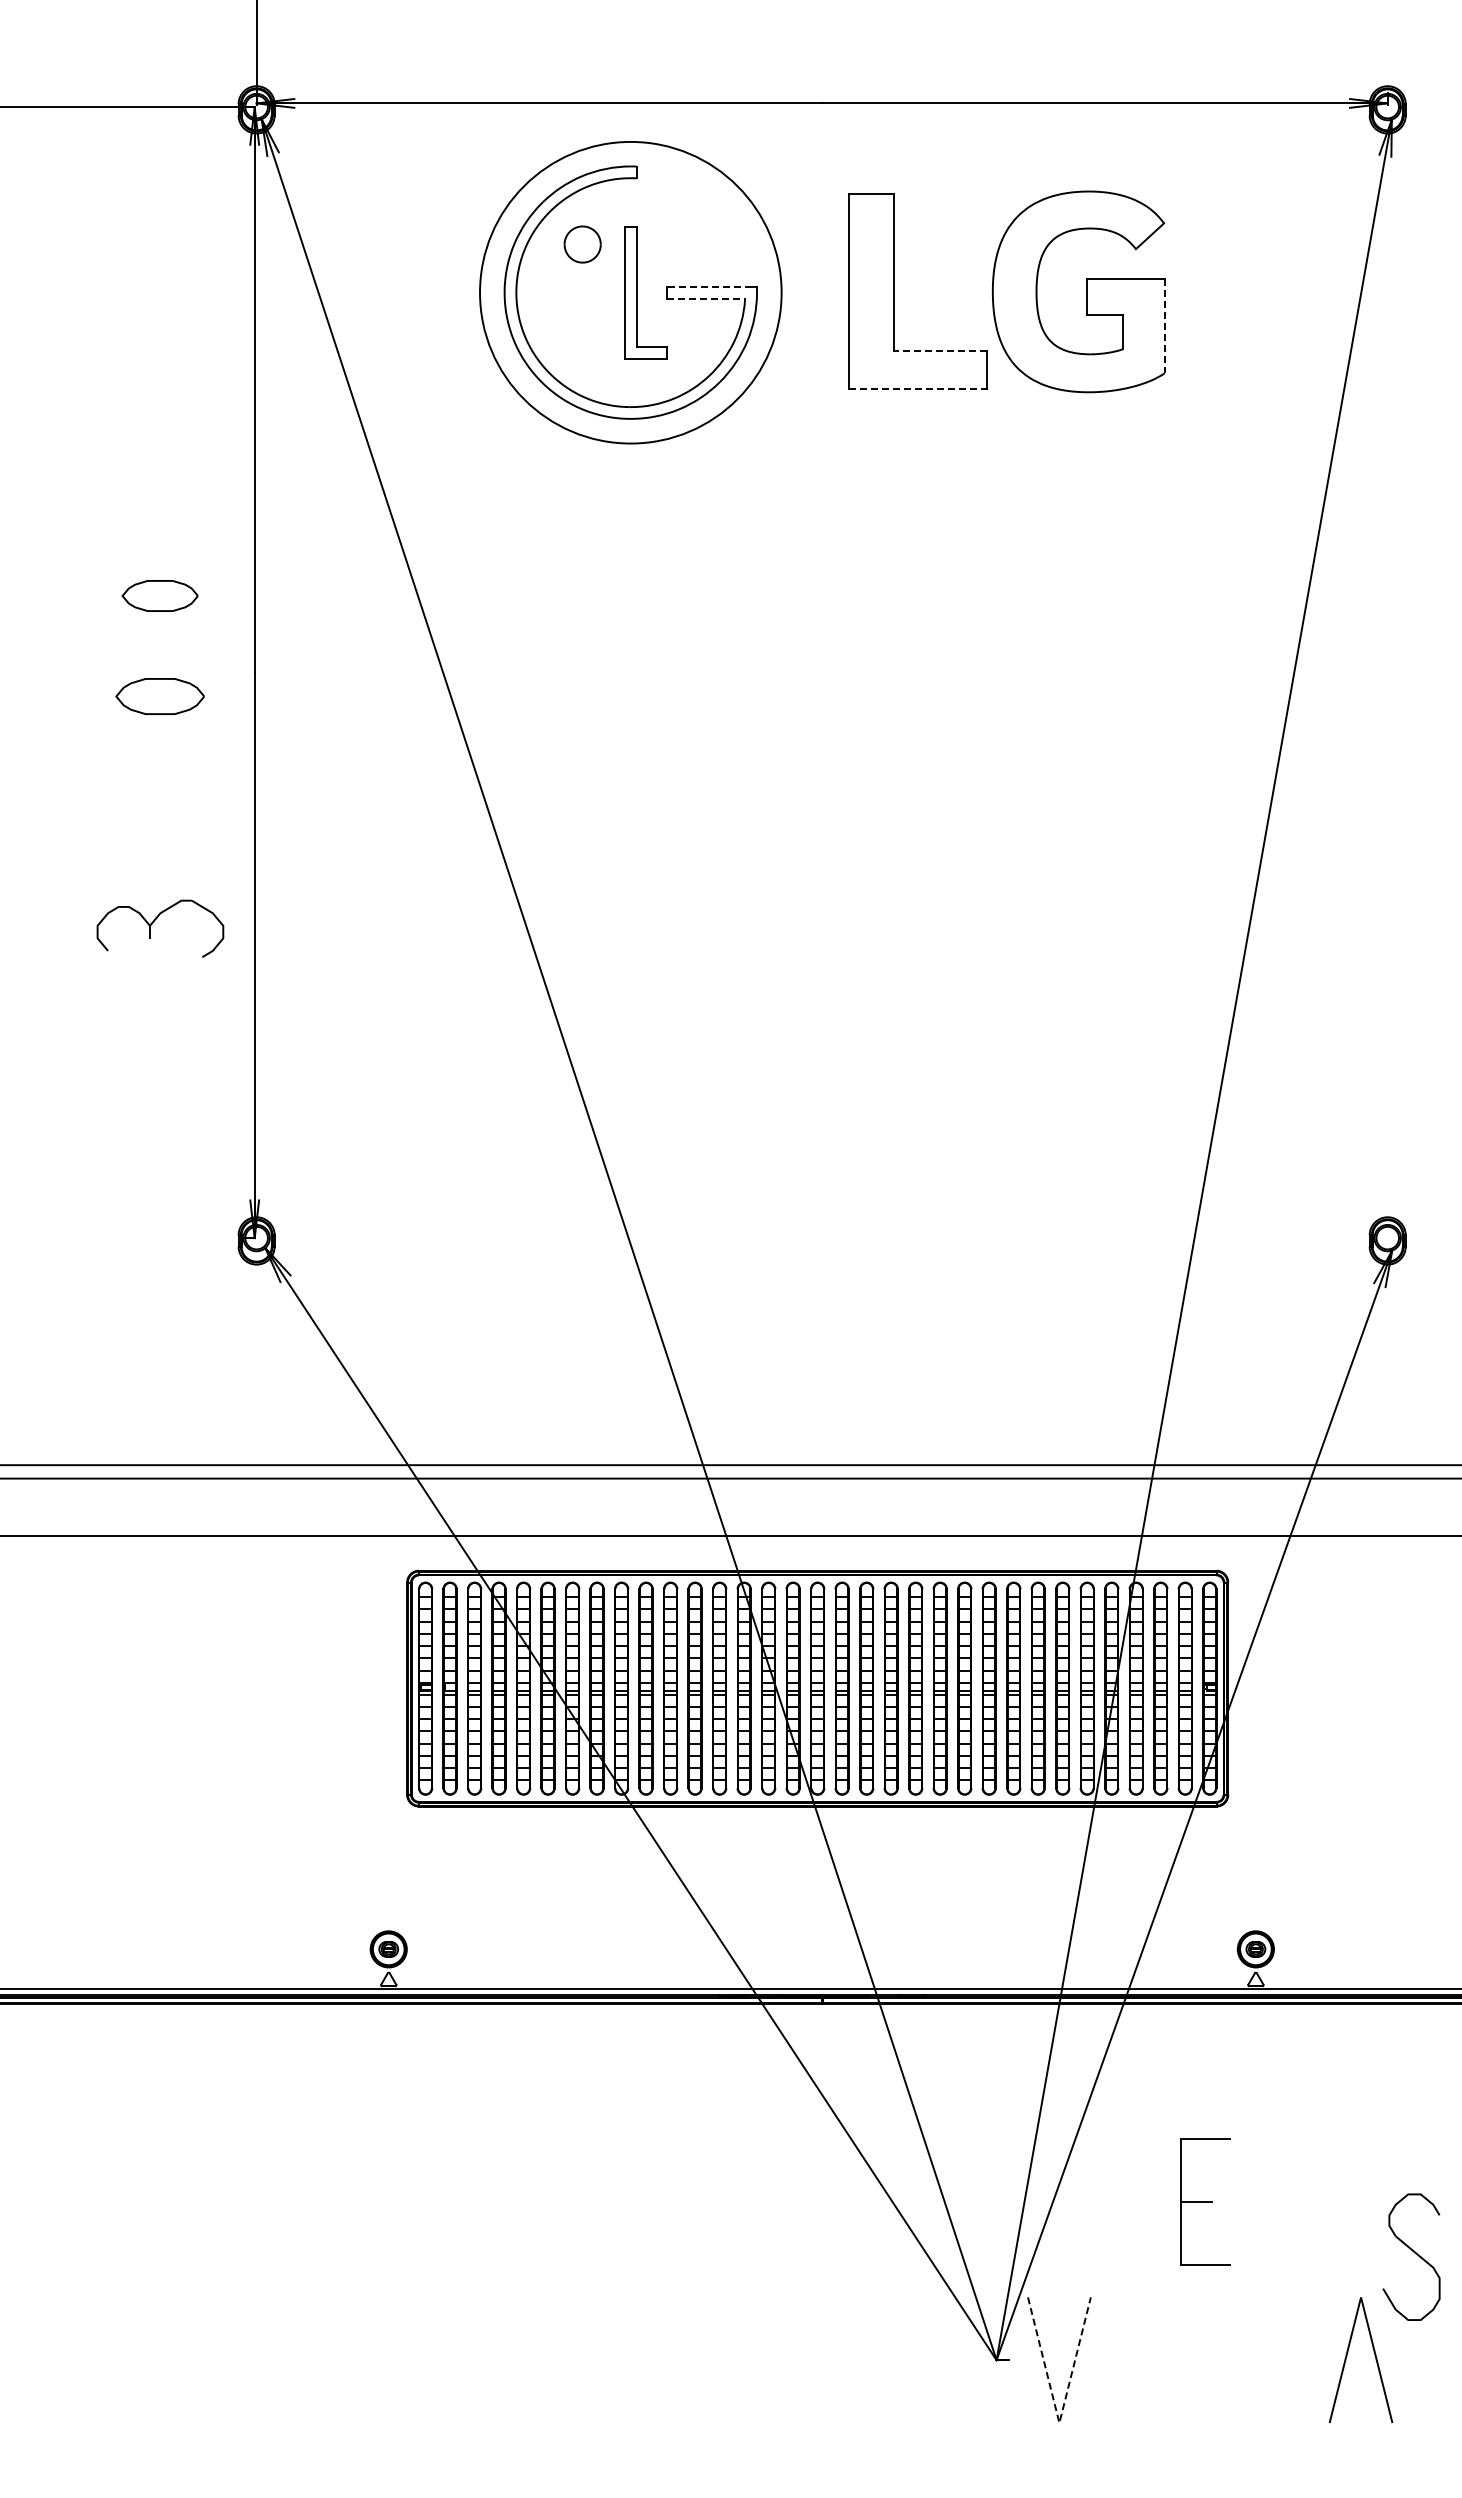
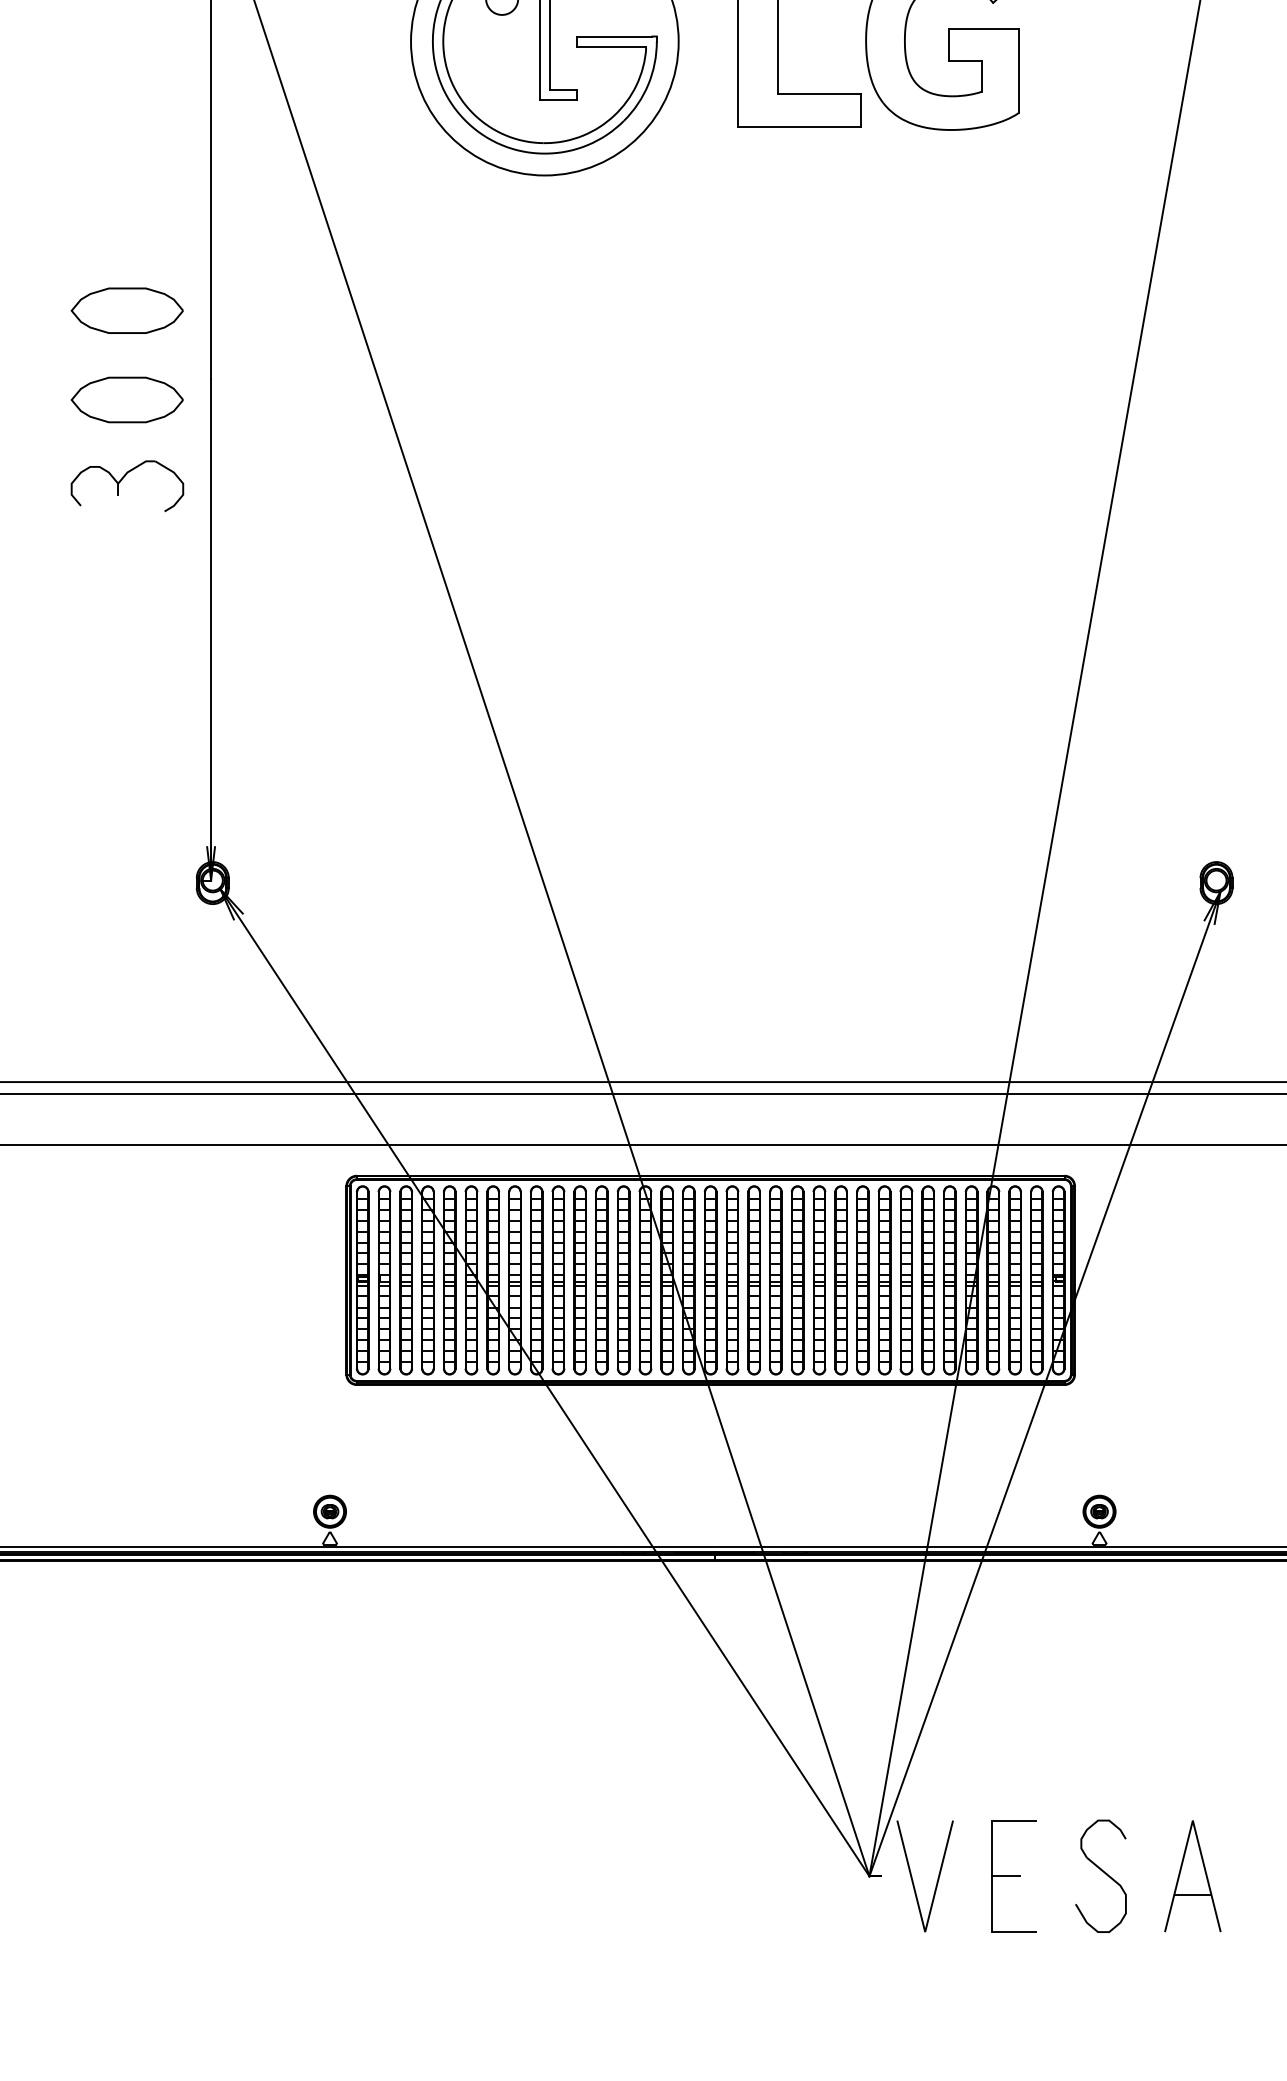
line: (709, 286) -> (614, 36), dashed -> solid
line: (706, 298) -> (612, 46), dashed -> solid
line: (1164, 326) -> (1018, 71), dashed -> solid
line: (940, 351) -> (819, 93), dashed -> solid
line: (918, 389) -> (800, 127), dashed -> solid
part: (159, 595) -> (126, 310), size x1.67
part: (159, 696) -> (126, 399), size x1.43
part: (153, 923) -> (121, 481), moved
part: (1205, 2201) -> (1014, 1875), moved
part: (1411, 2256) -> (1100, 1875), moved
line: (1360, 2381) -> (1192, 1895), added
line: (1059, 2423) -> (925, 1932), dashed -> solid

